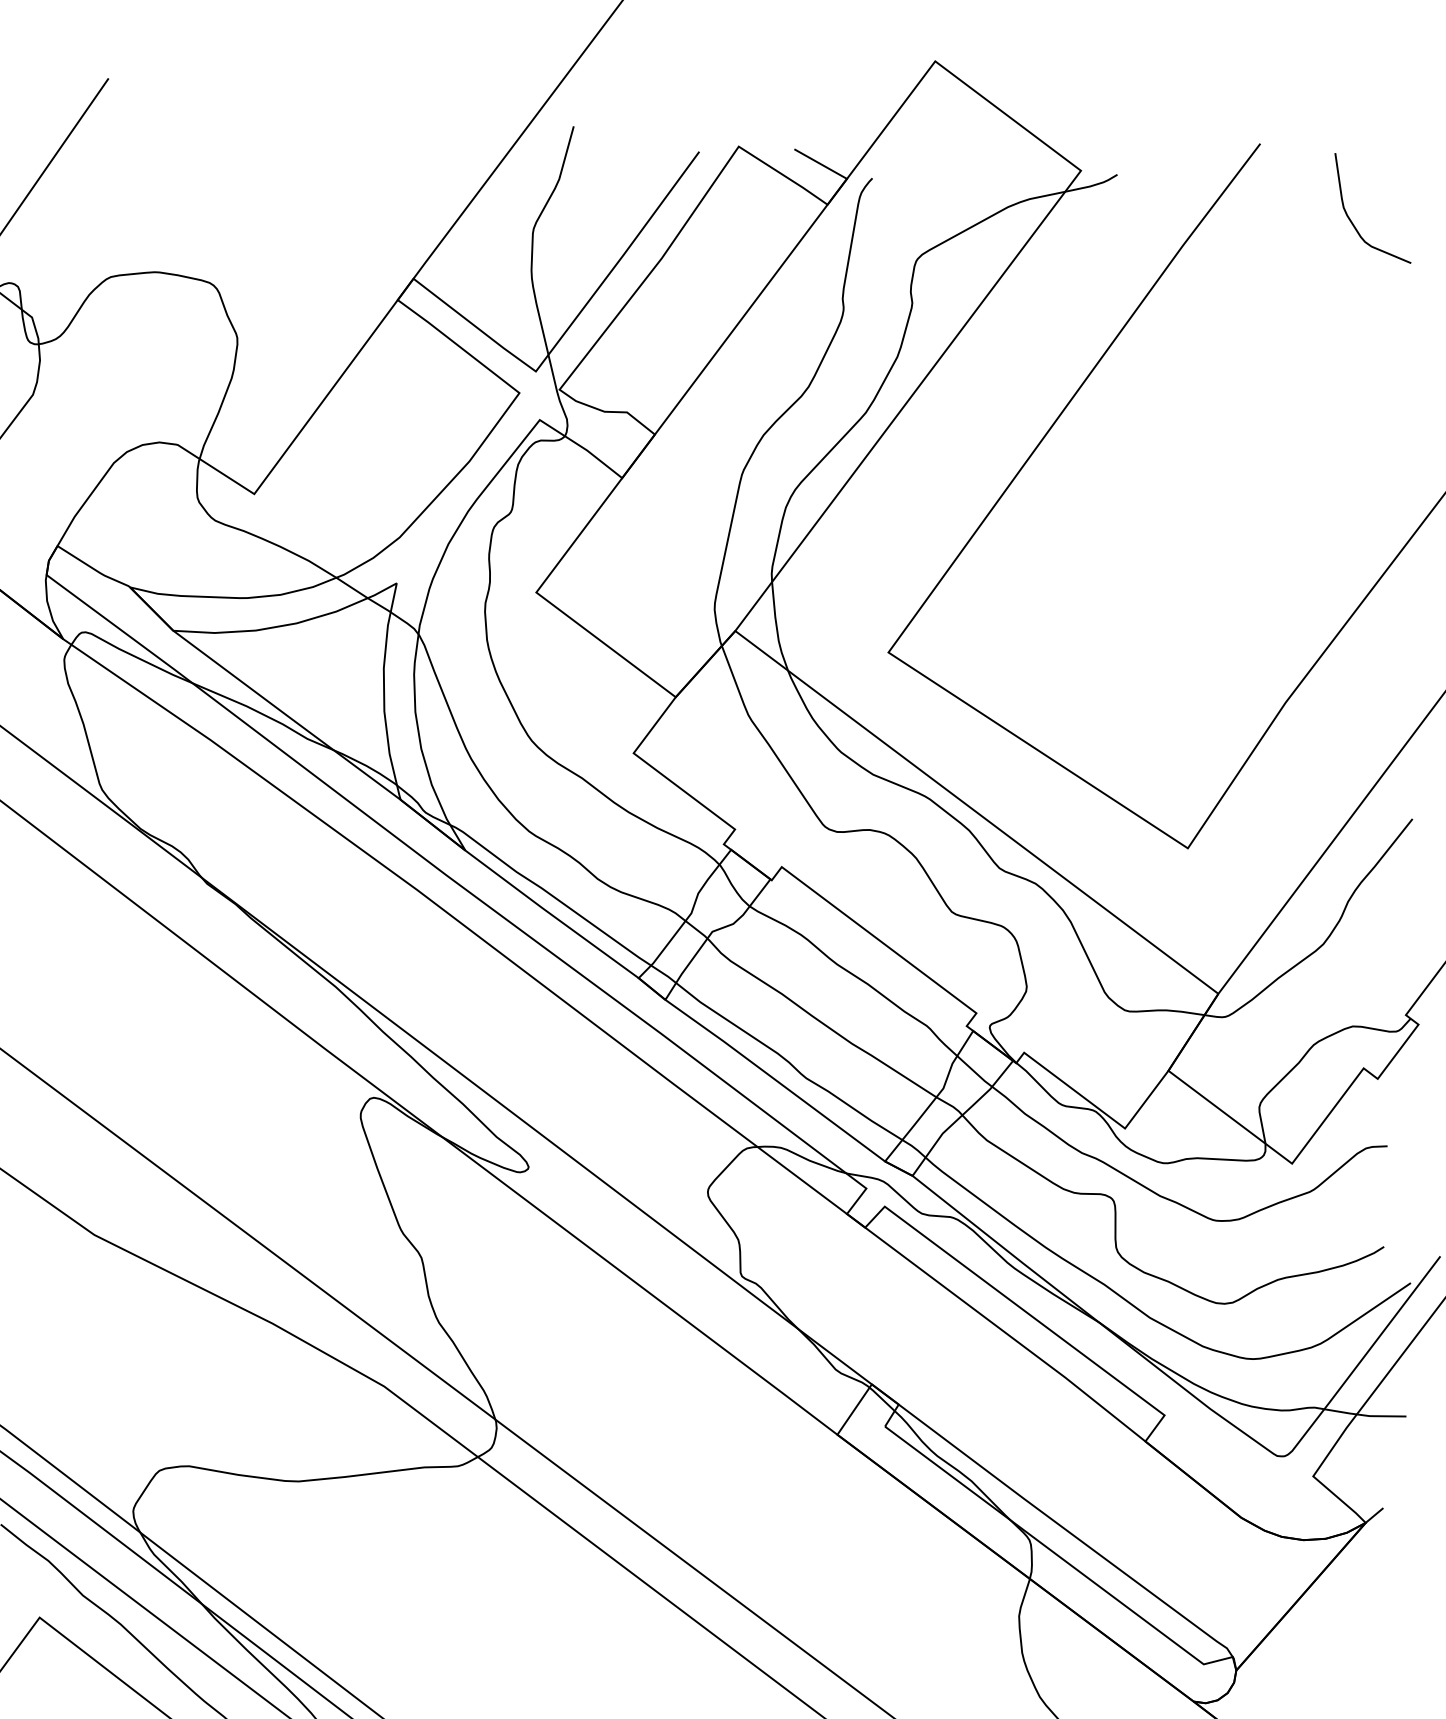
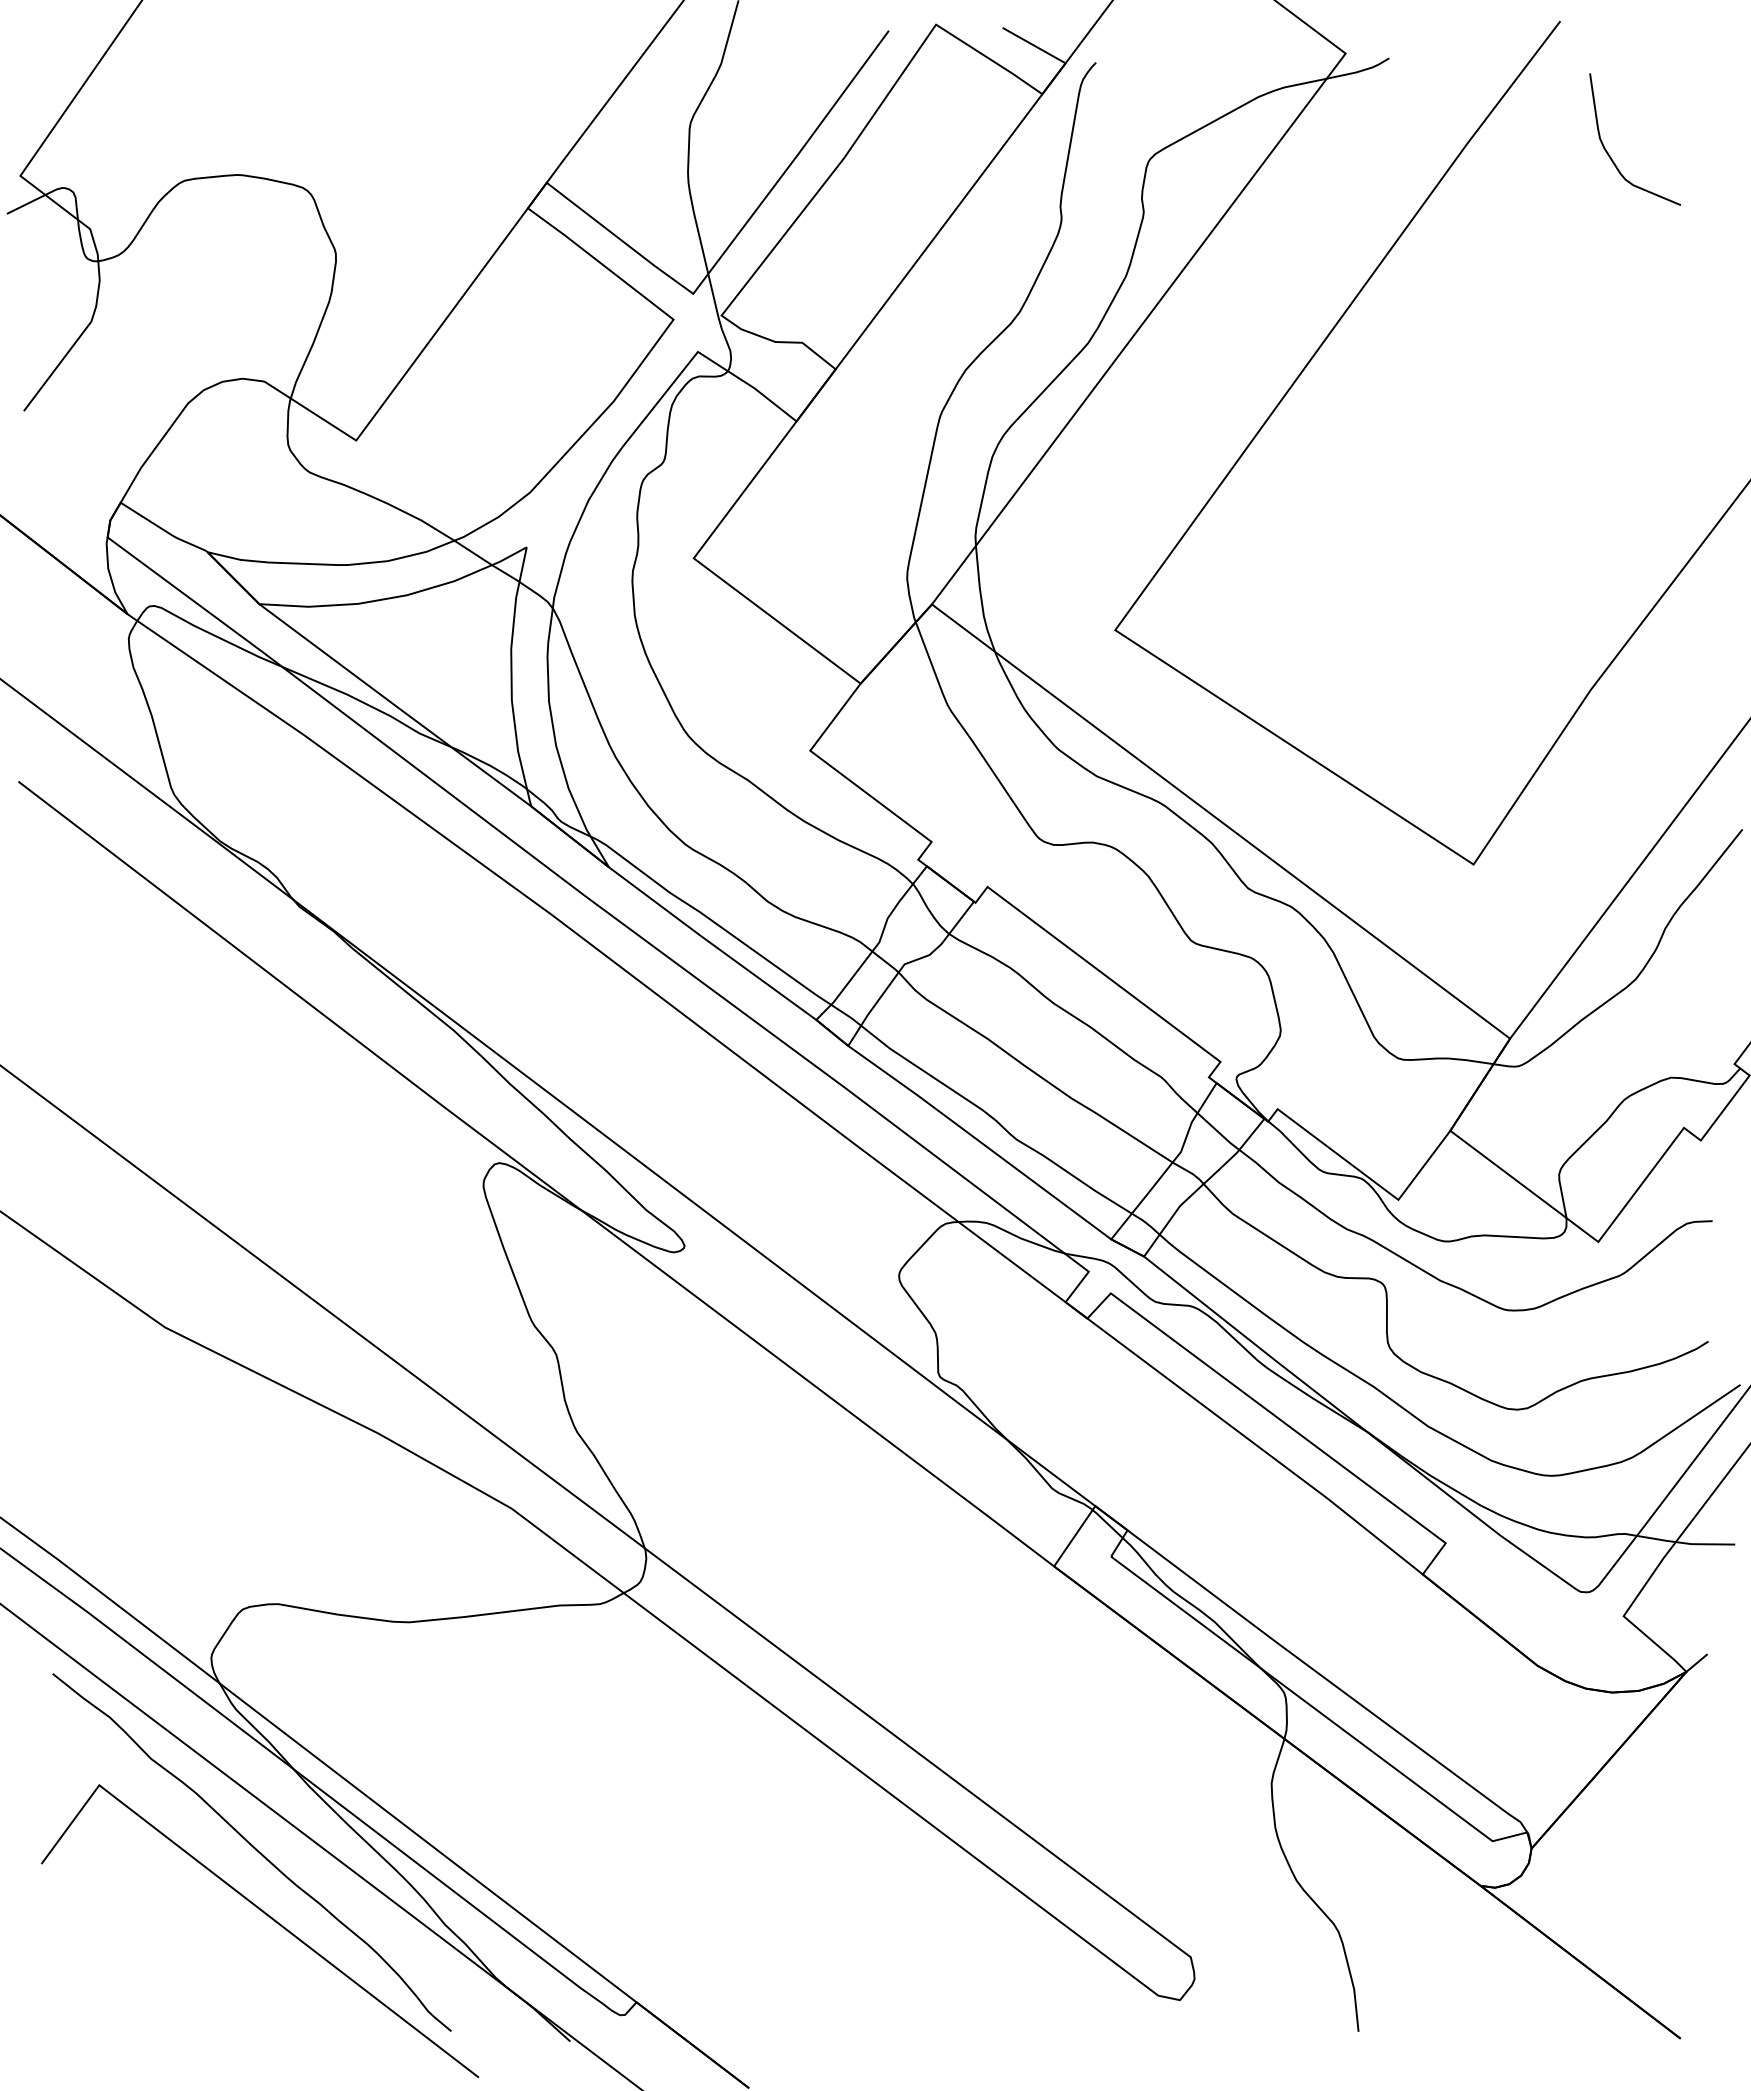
curve: (1352, 221) -> (1610, 155), moved

